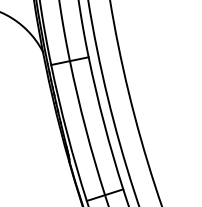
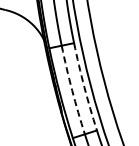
arc: (104, 124) -> (84, 87), solid -> dashed
arc: (86, 128) -> (72, 90), solid -> dashed

